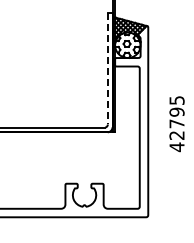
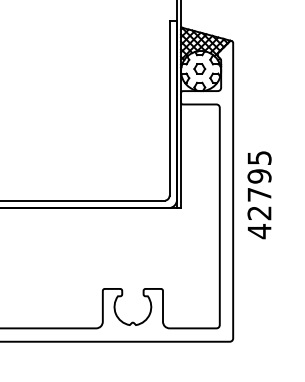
line: (107, 68) -> (169, 107), dashed -> solid
text: (176, 124) -> (258, 195), moved

